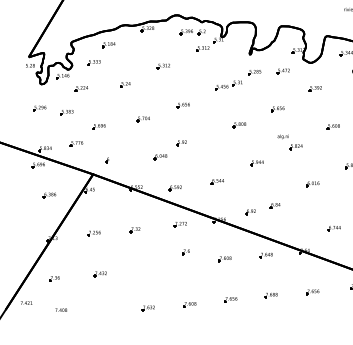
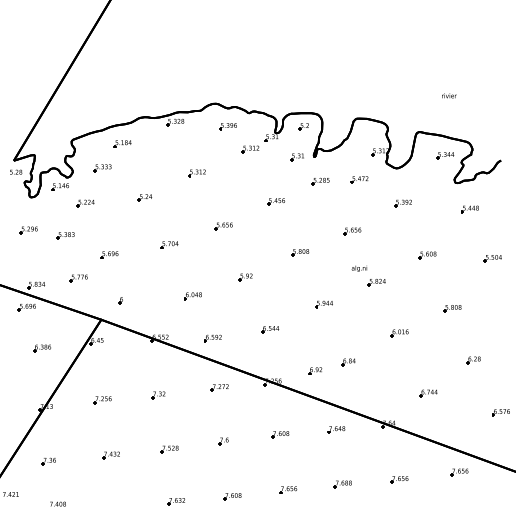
part: (201, 32) -> (303, 126), moved
part: (236, 83) -> (296, 157), moved
part: (181, 143) -> (245, 277), moved
part: (186, 252) -> (223, 441), moved
part: (143, 269) -> (169, 449), added

